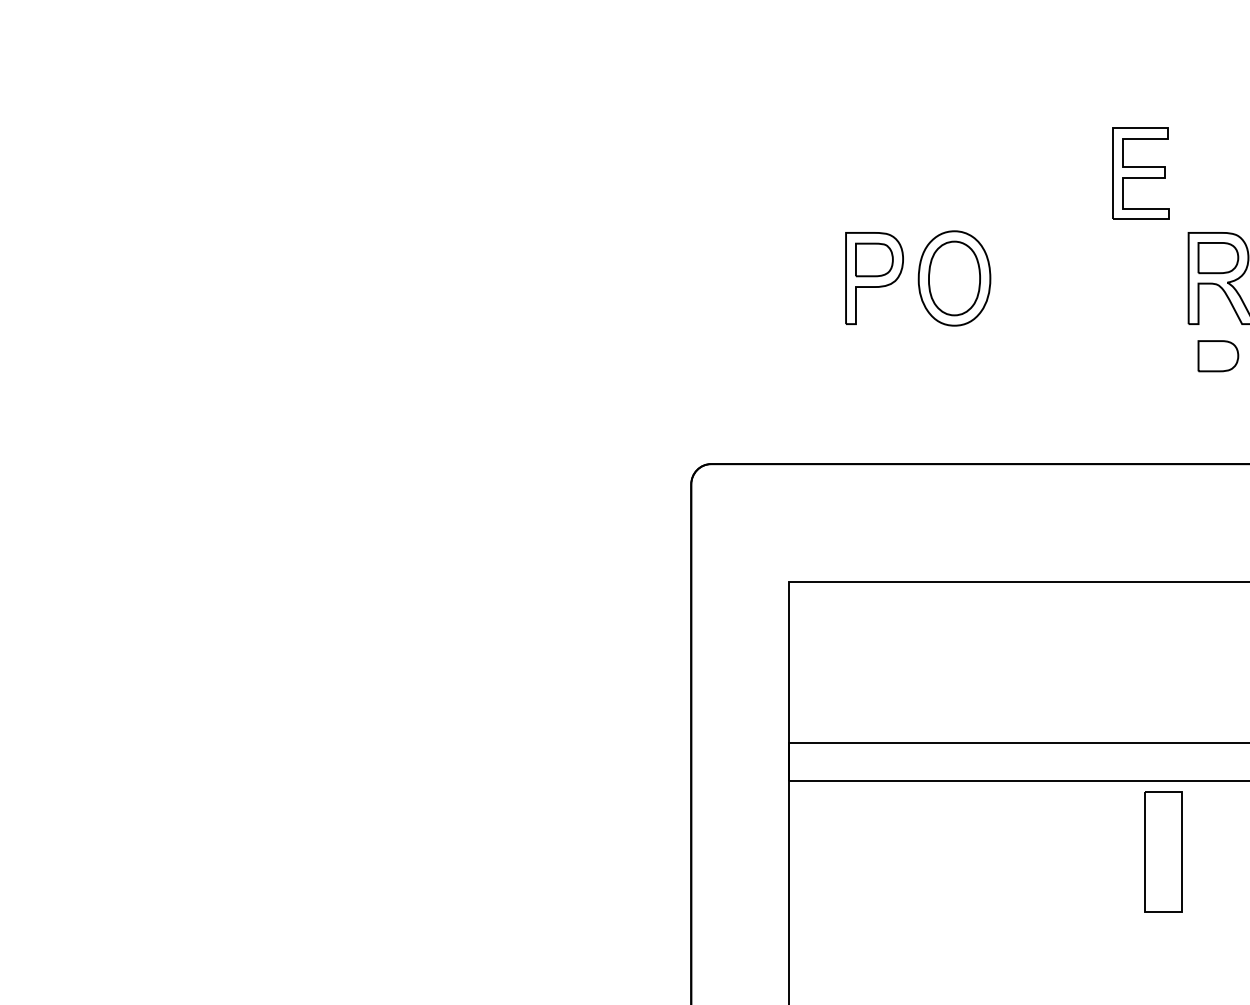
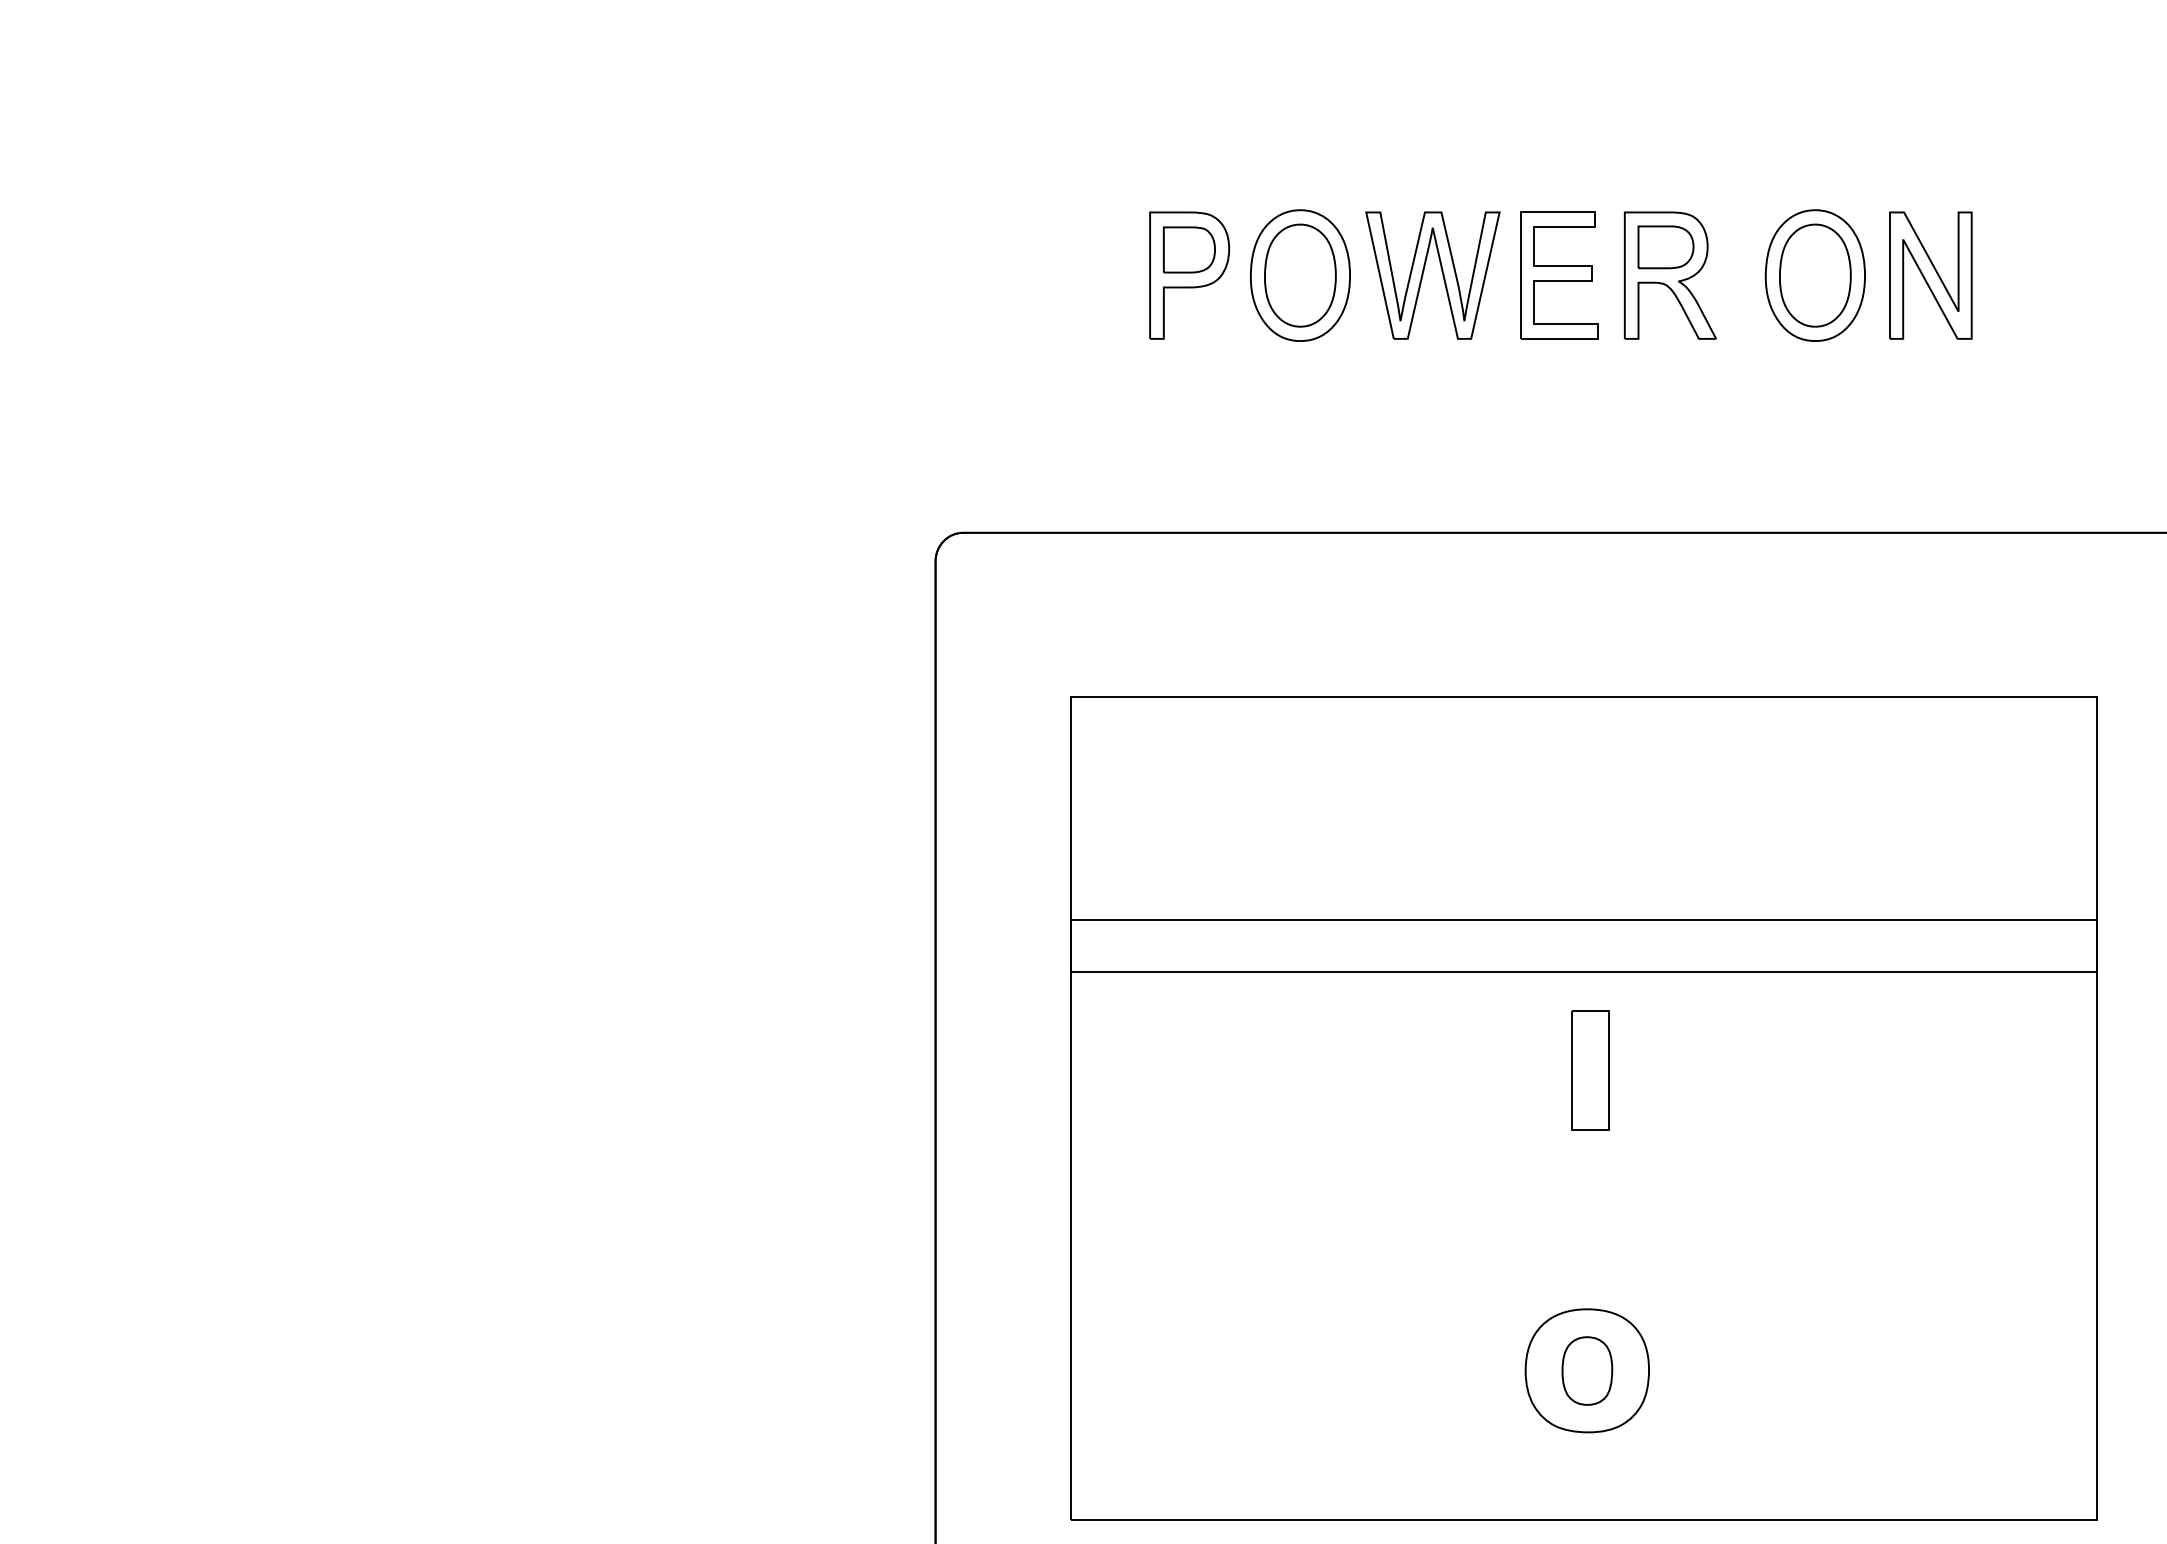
part: (1141, 173) -> (1559, 275), moved
part: (1044, 275) -> (1424, 271), added
part: (1218, 356) -> (1665, 383), removed
part: (1163, 852) -> (1590, 1070), size x0.71

